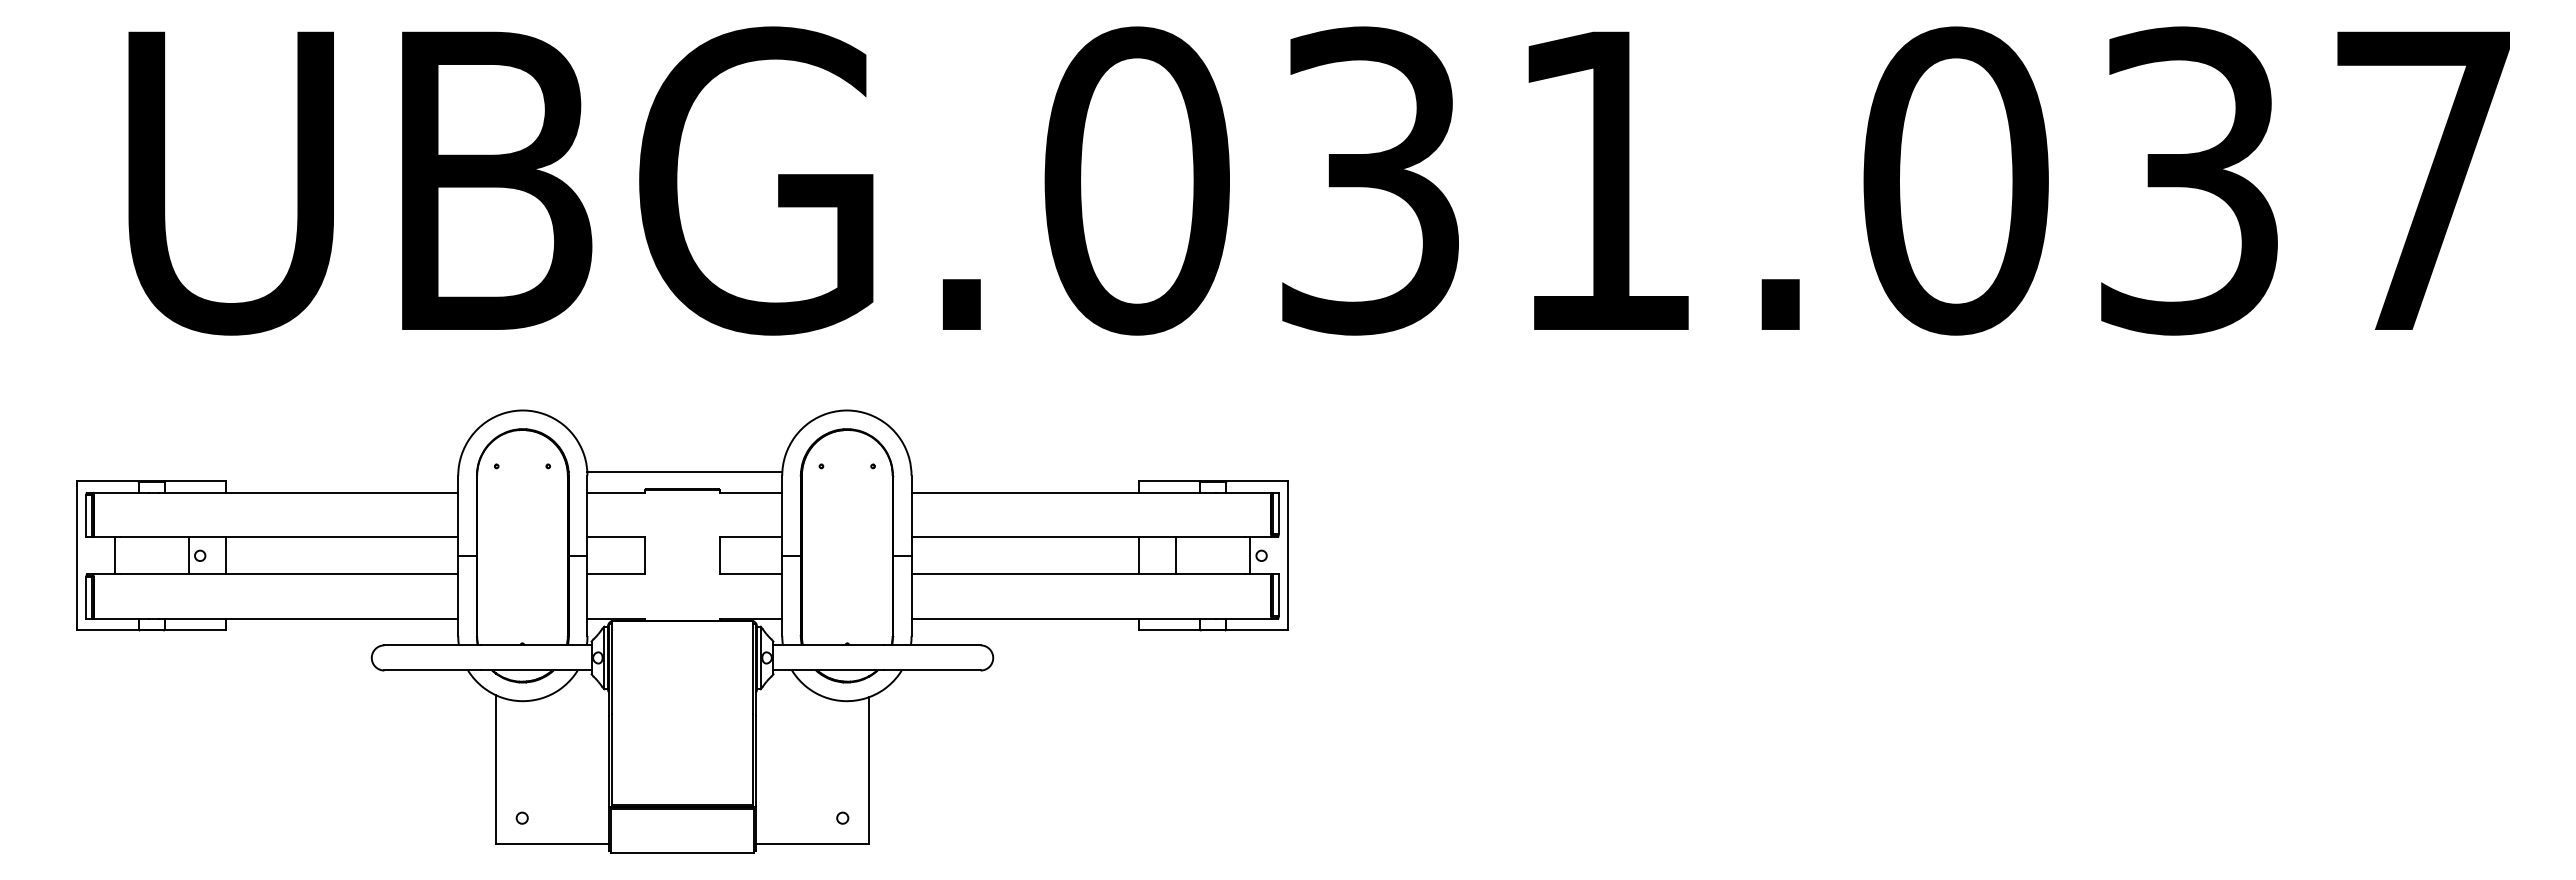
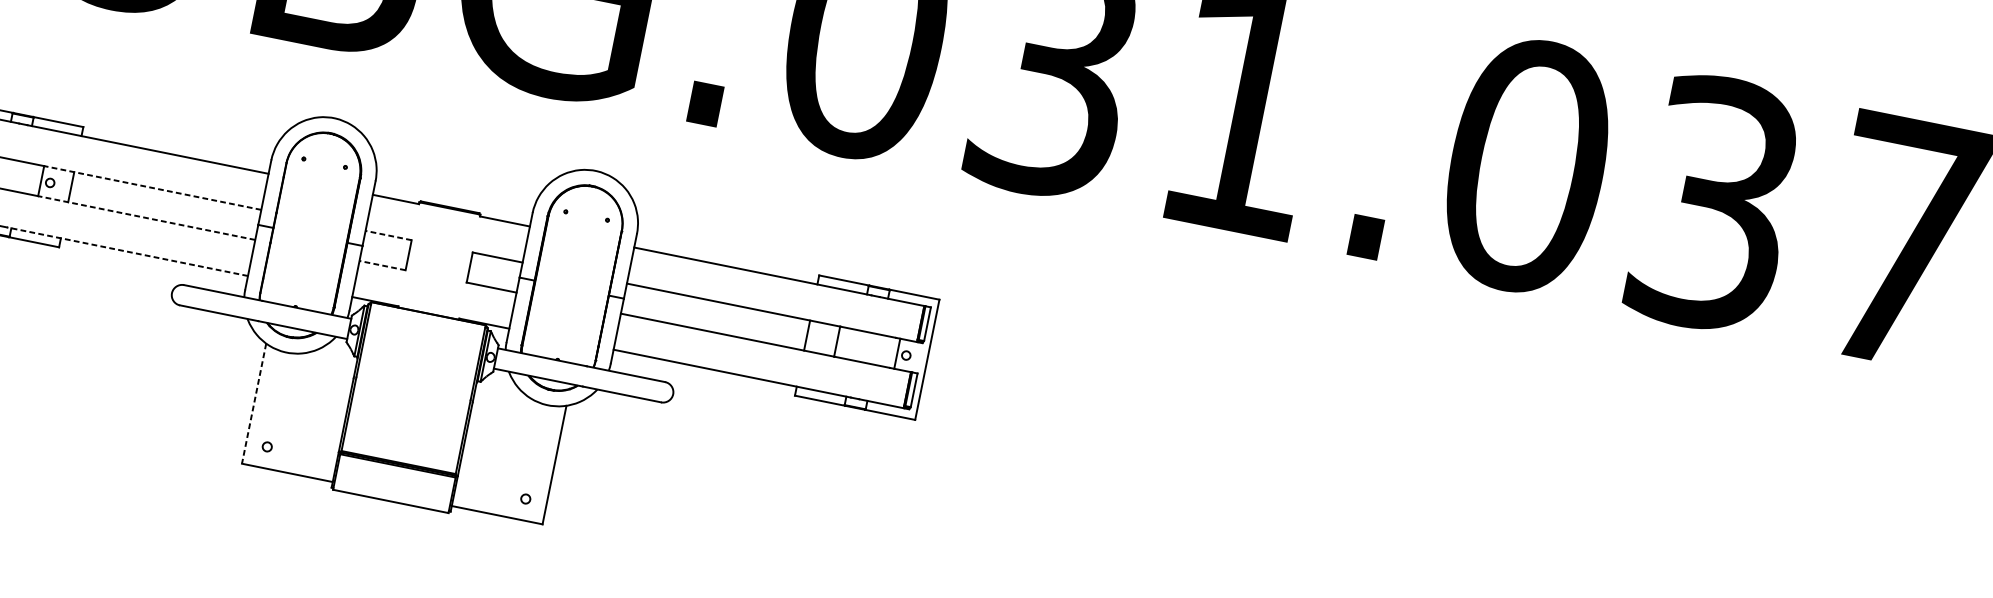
line: (684, 471) -> (454, 193), removed
line: (323, 537) -> (152, 188), solid -> dashed
line: (616, 537) -> (388, 235), solid -> dashed
line: (323, 574) -> (146, 218), solid -> dashed
line: (616, 574) -> (382, 265), solid -> dashed
line: (308, 619) -> (127, 251), solid -> dashed
line: (496, 770) -> (254, 404), solid -> dashed

